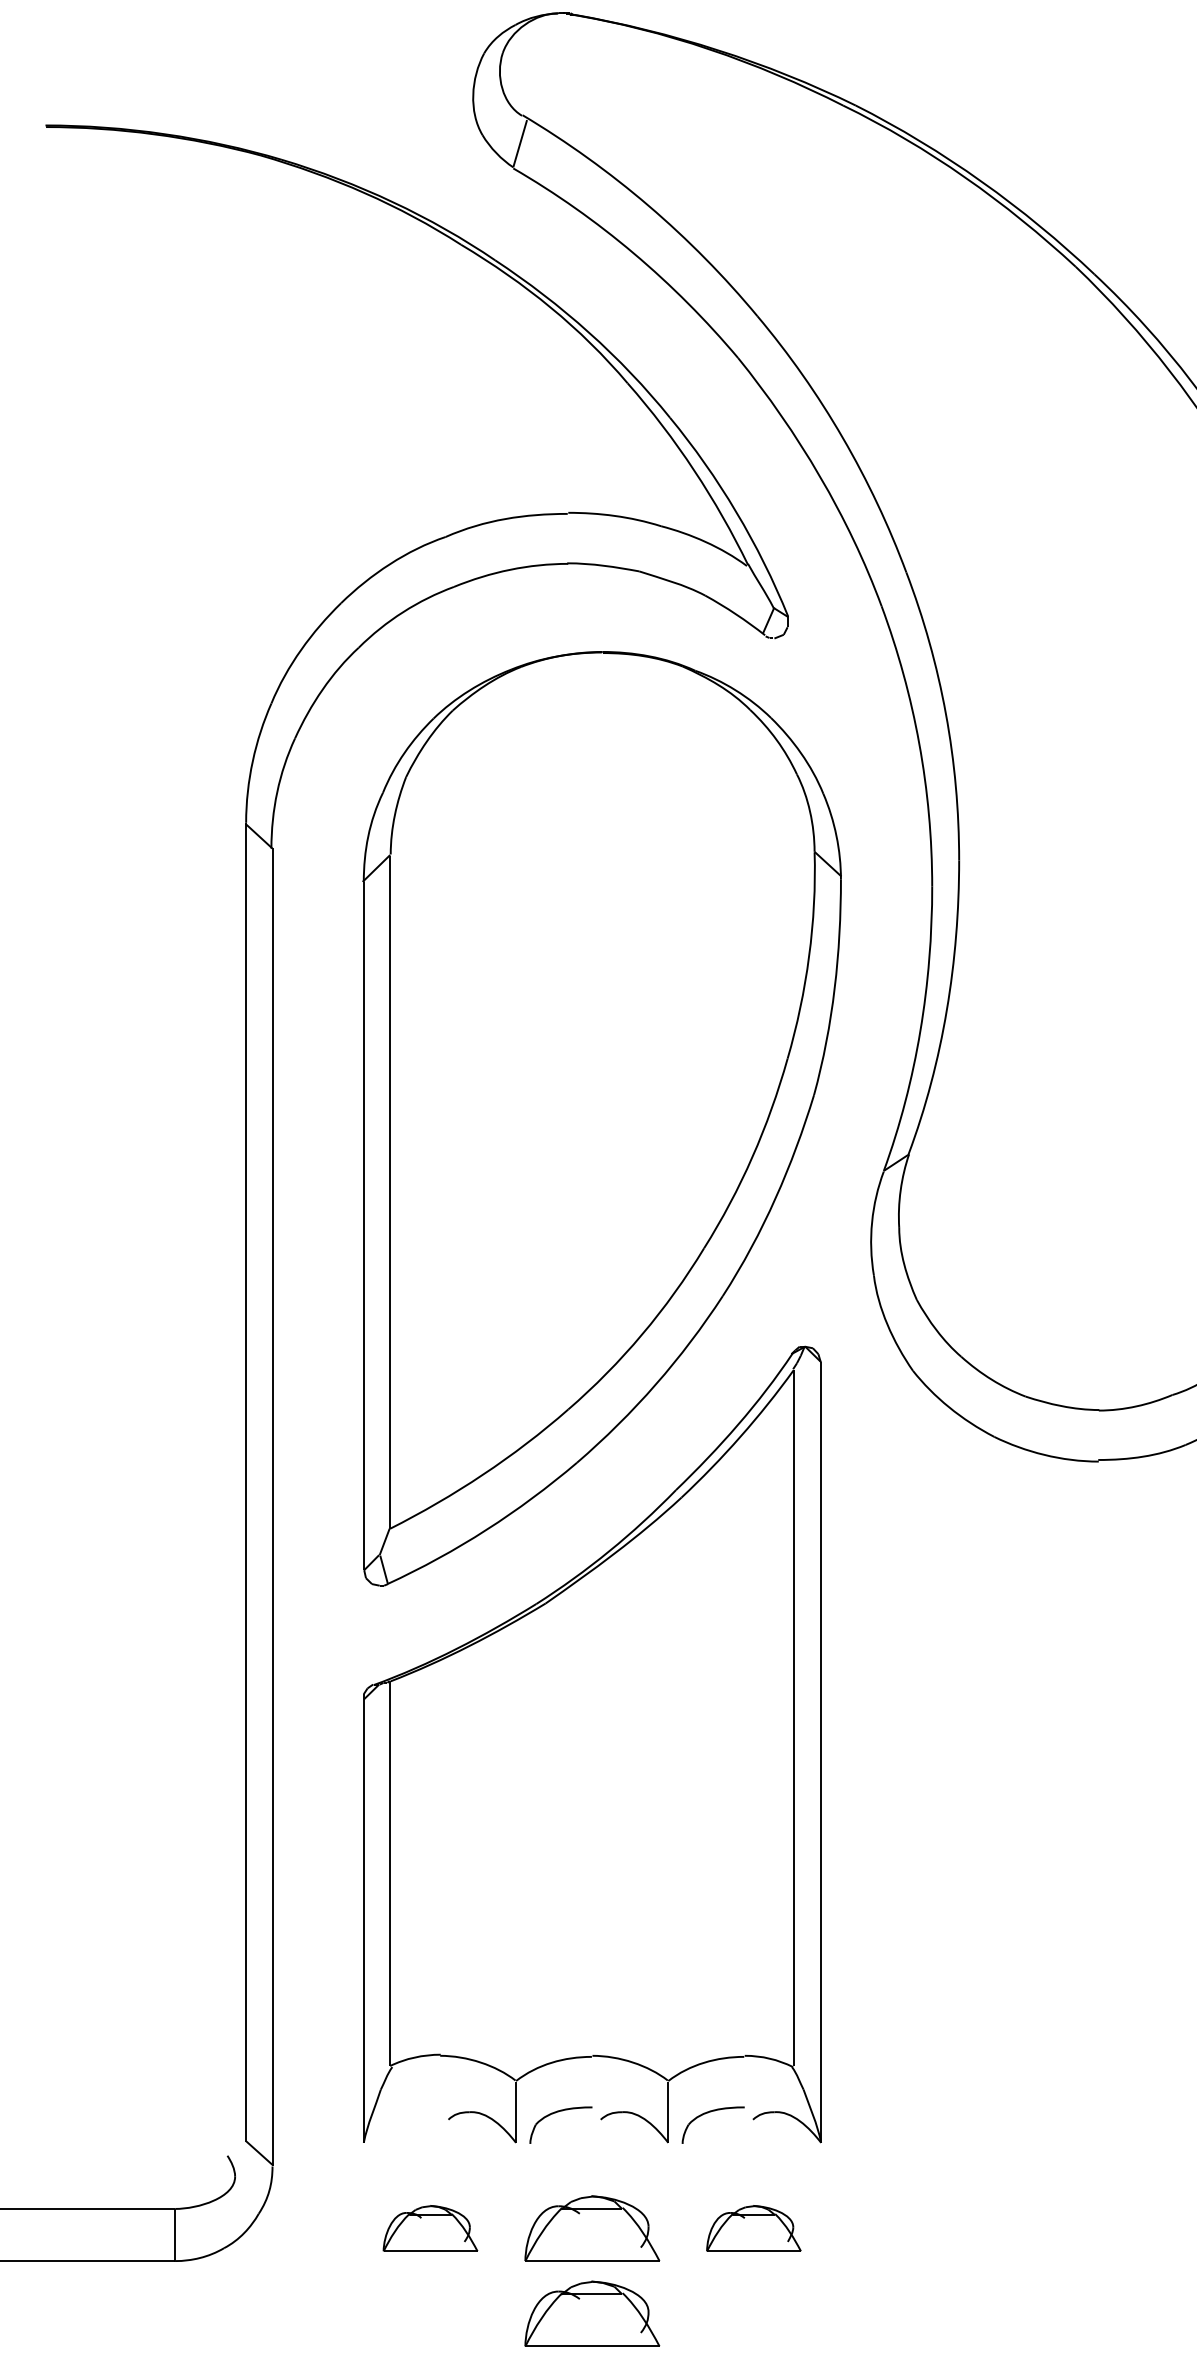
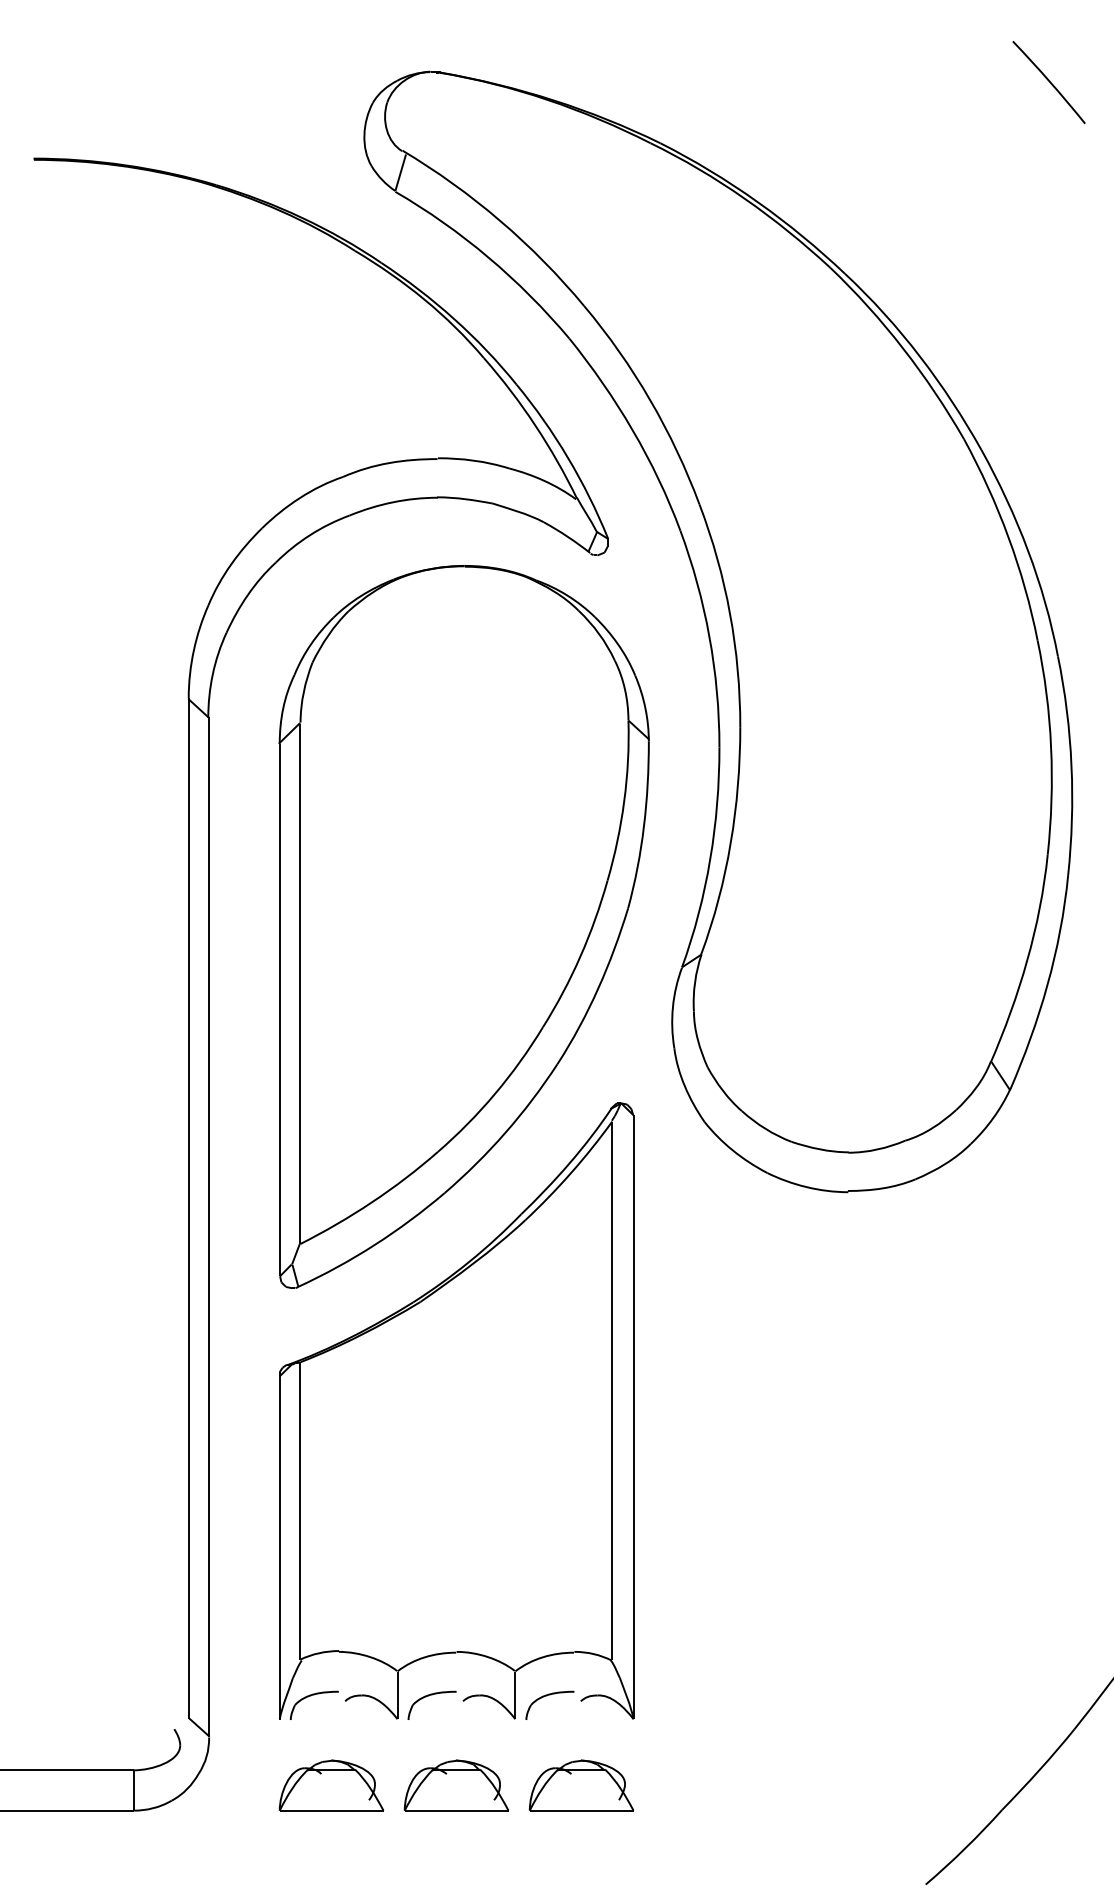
part: (404, 2113) -> (311, 1696), added
part: (429, 2228) -> (330, 1785), size x1.43
part: (753, 2228) -> (581, 1785), size x1.43
part: (591, 2313) -> (455, 1851), removed

